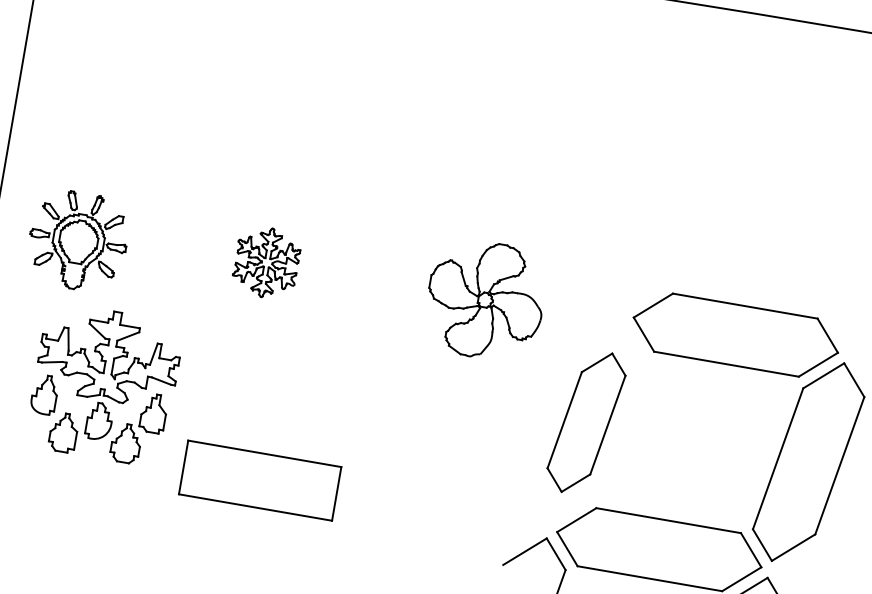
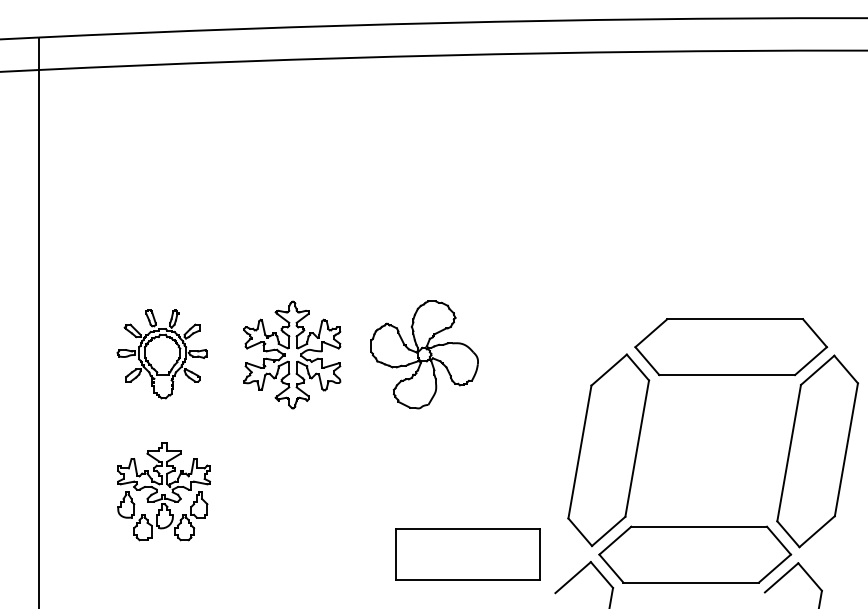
part: (77, 241) -> (161, 354), moved
part: (266, 262) -> (292, 354), size x1.67
part: (485, 299) -> (424, 354), moved
part: (105, 384) -> (164, 491), size x0.71
part: (586, 422) -> (608, 450), size x1.43
part: (259, 480) -> (467, 554), moved

